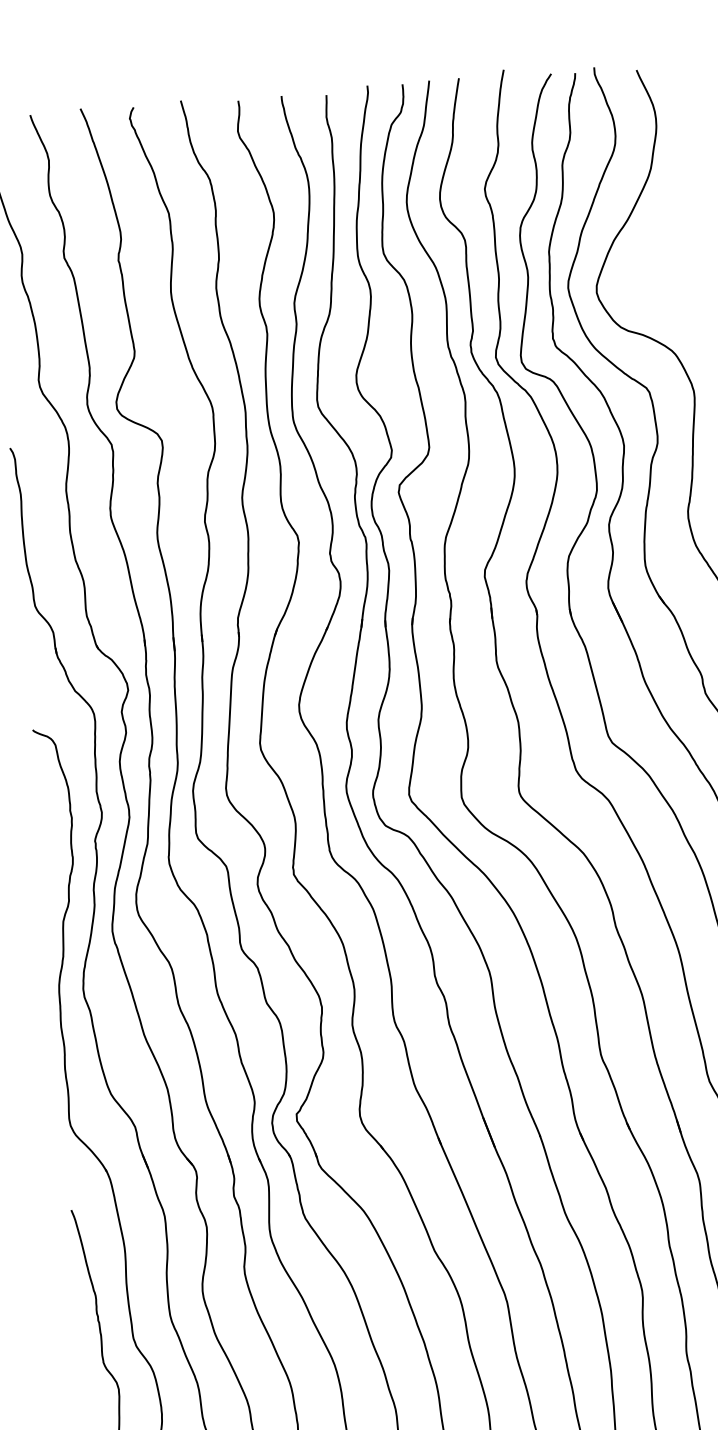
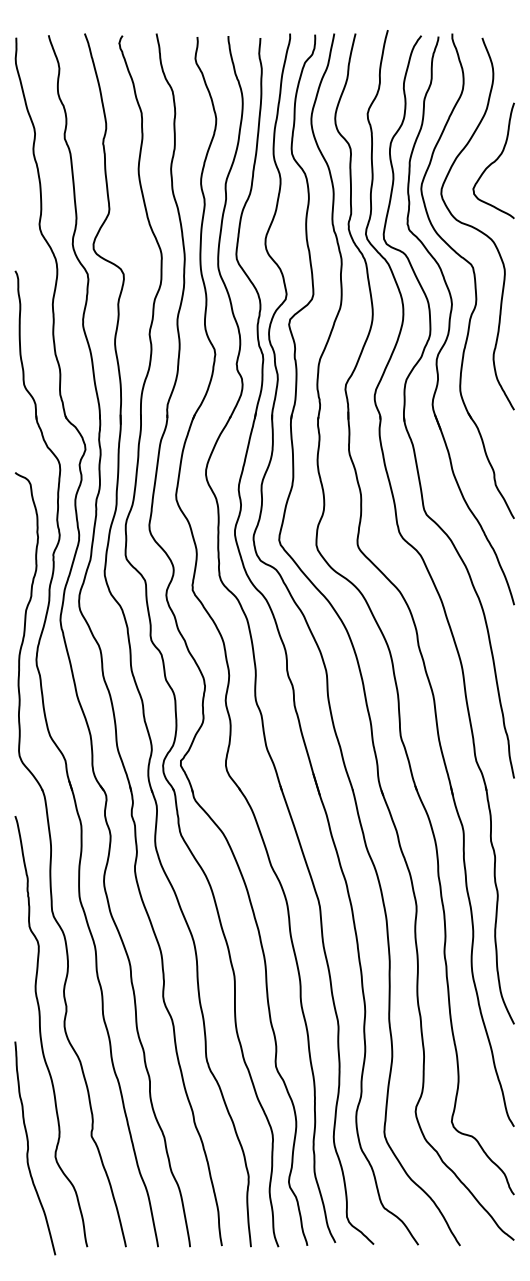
curve: (667, 240) -> (494, 160), added

